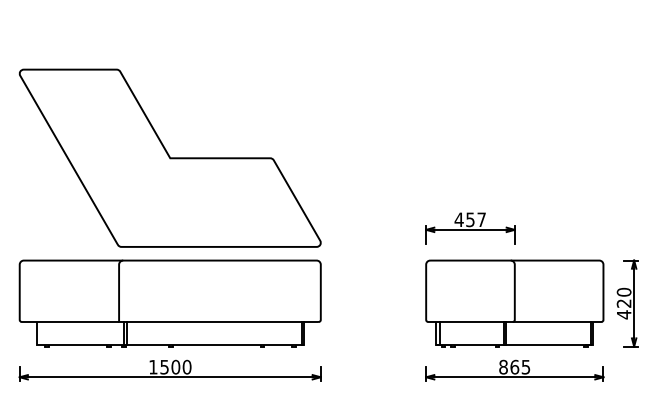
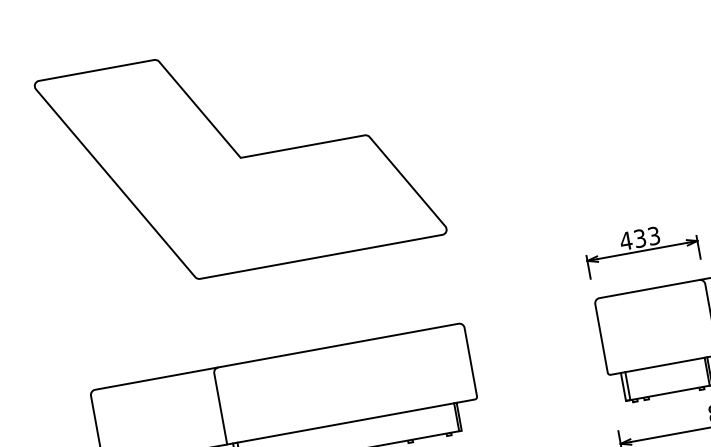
part: (169, 157) -> (239, 157), moved
text: (475, 219) -> (646, 236), 457 -> 433

